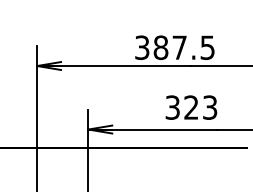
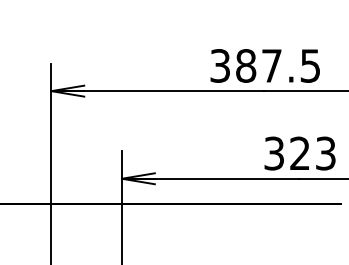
text: (174, 47) -> (264, 65), moved
text: (191, 107) -> (299, 153), moved

